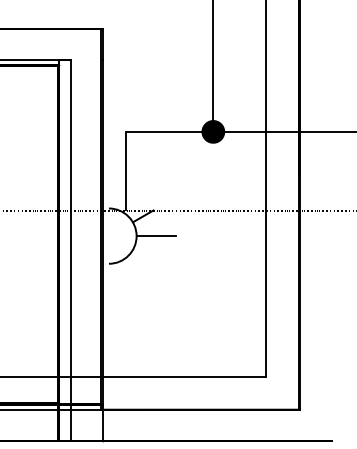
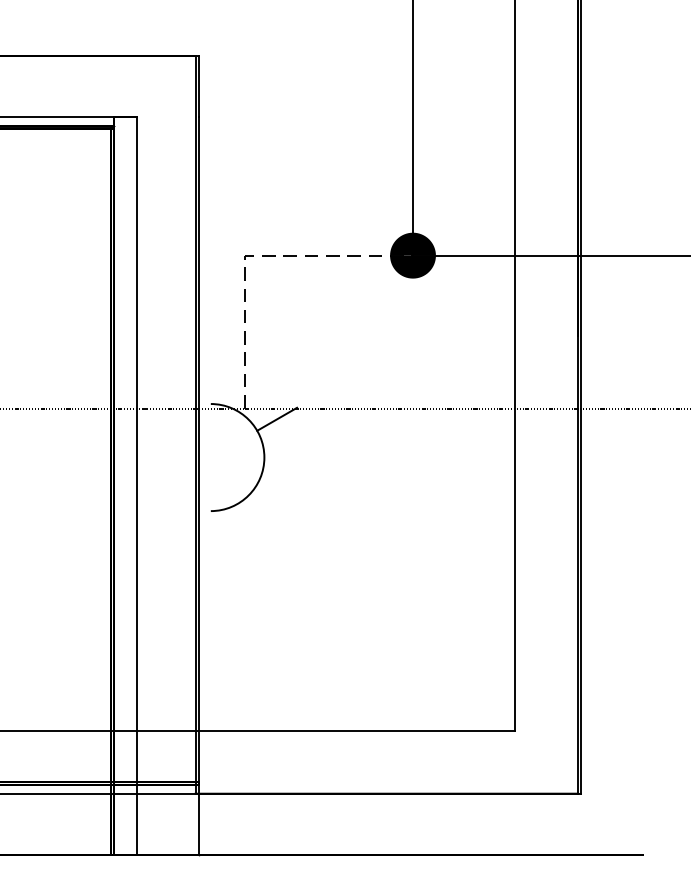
line: (130, 131) -> (252, 254), solid -> dashed
line: (156, 236) -> (302, 458), removed

